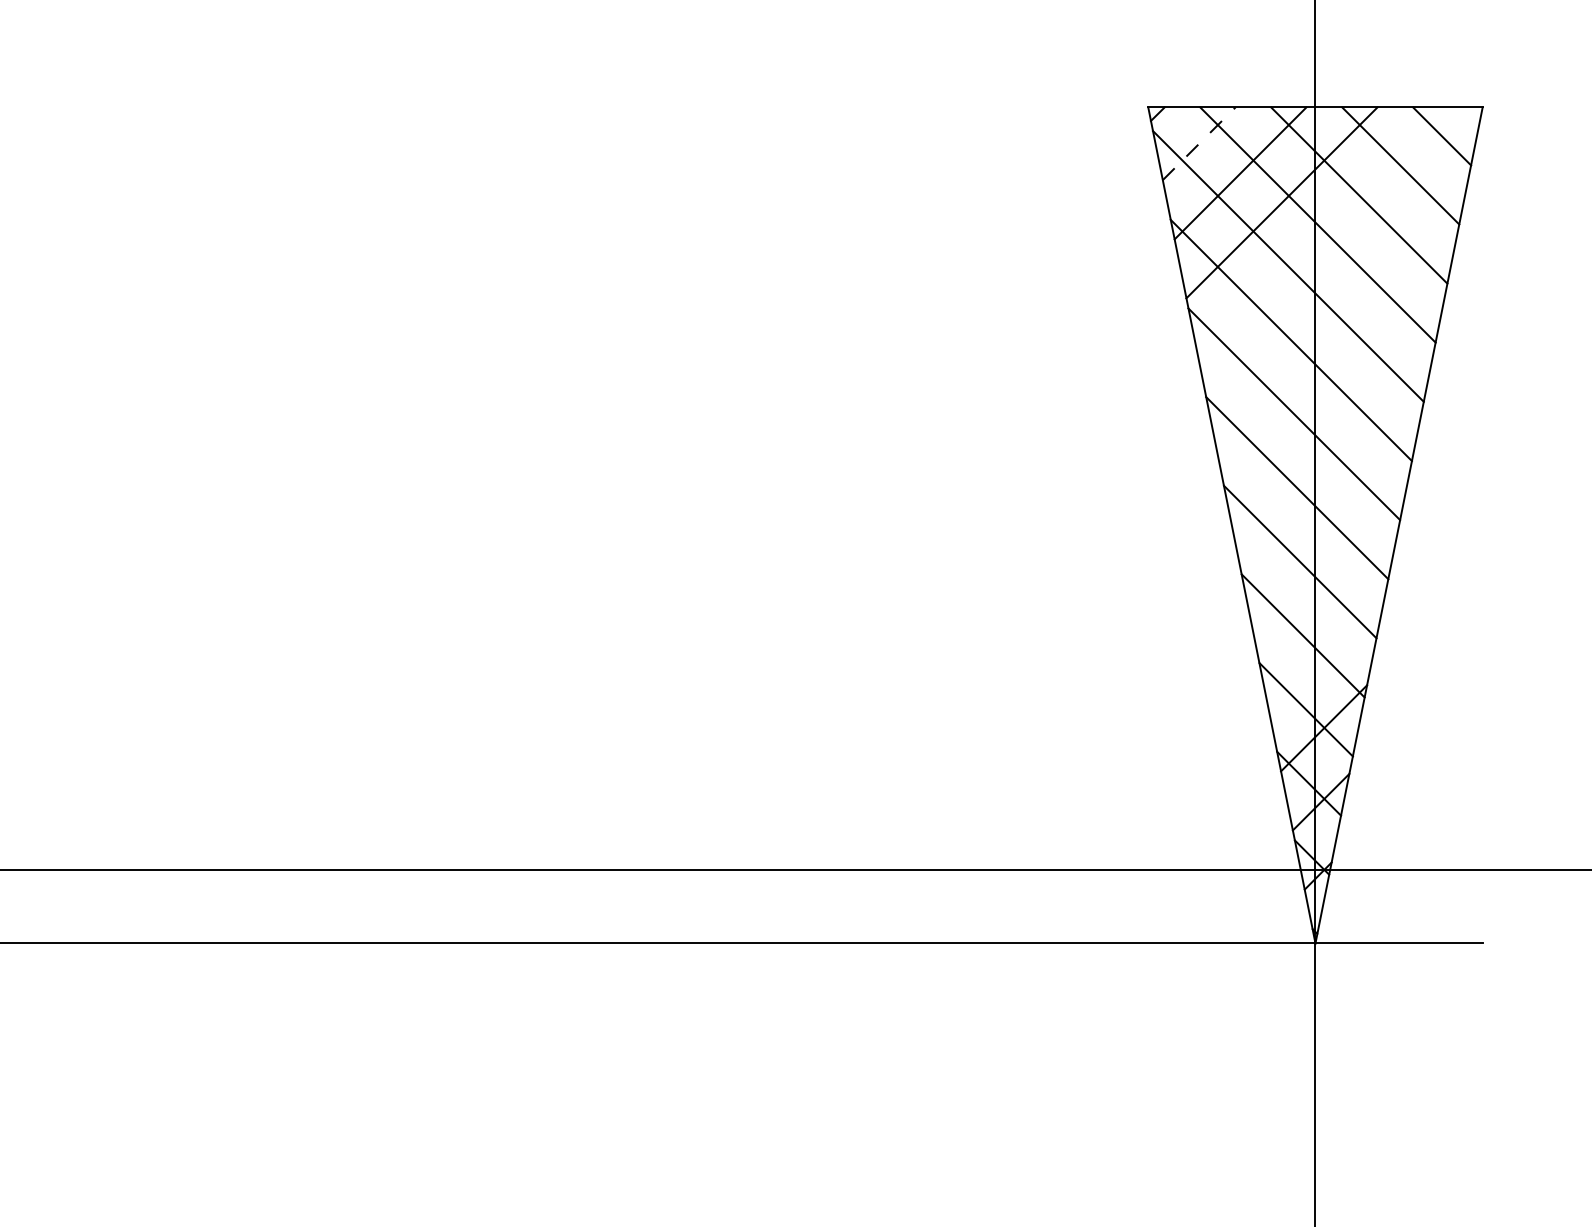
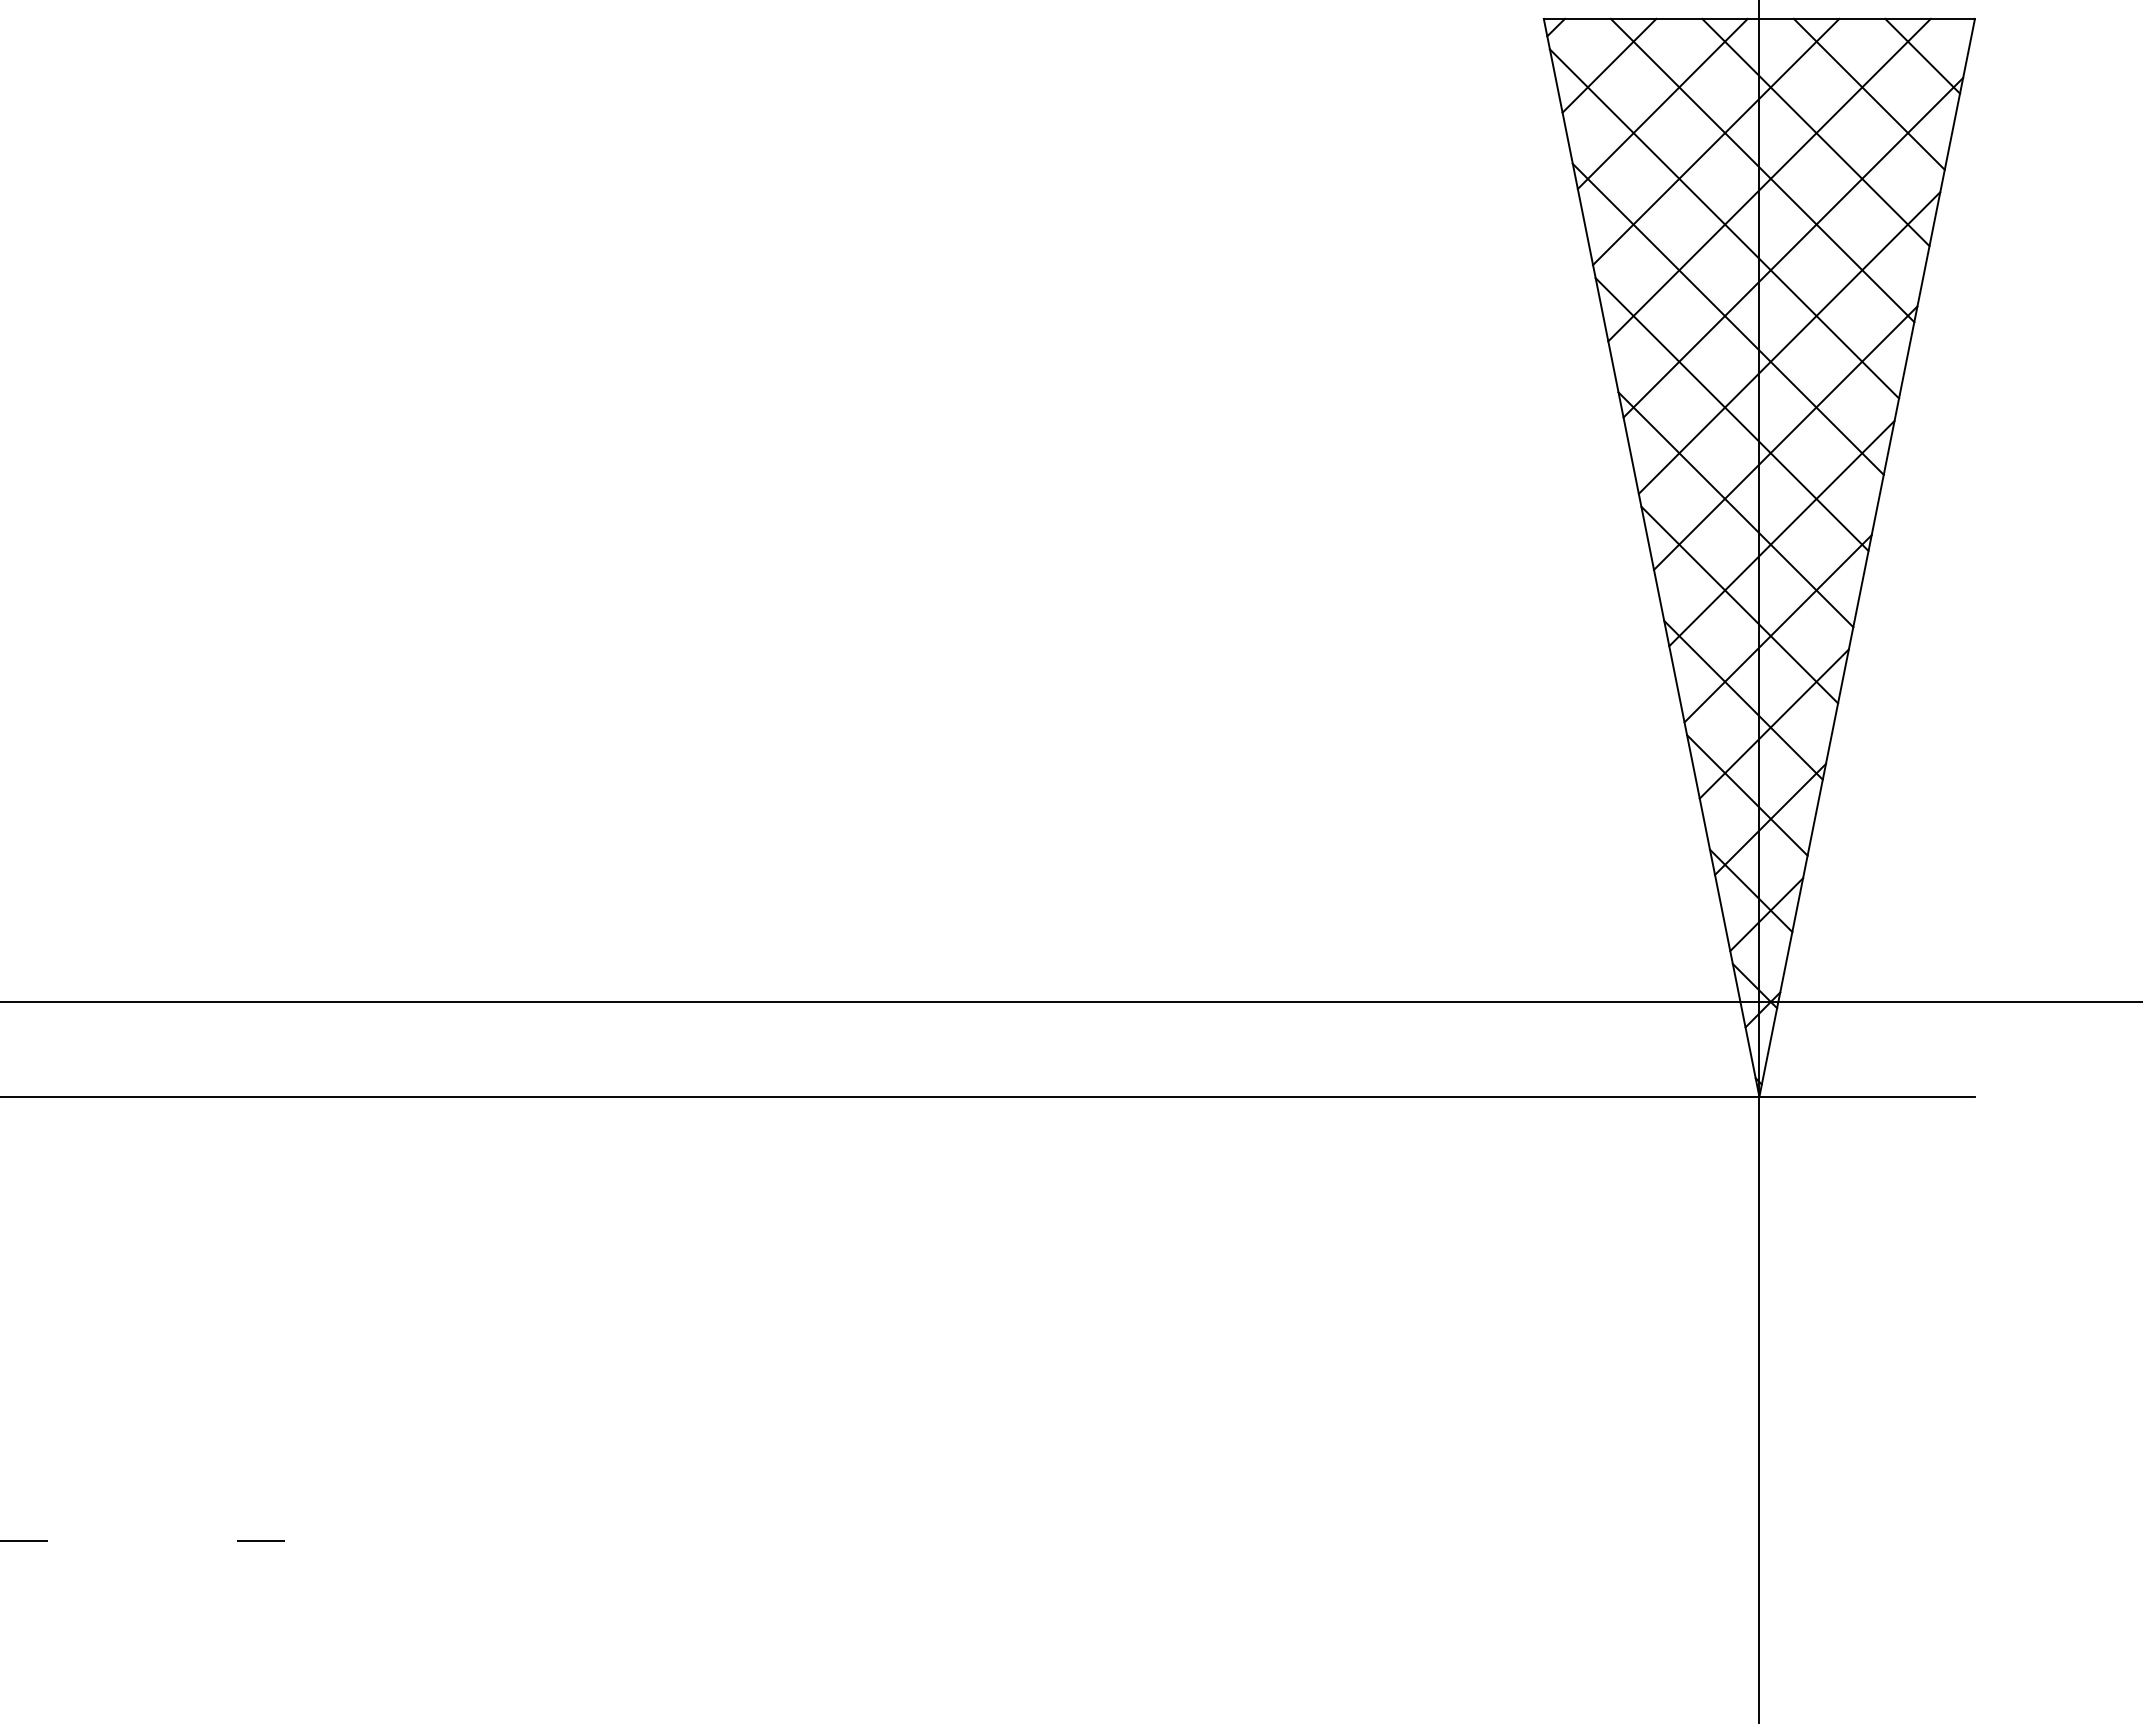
line: (1199, 143) -> (1609, 65), dashed -> solid
line: (1323, 231) -> (1769, 179), added
line: (1341, 284) -> (1793, 247), added
line: (1338, 358) -> (1789, 342), added
line: (1335, 432) -> (1785, 437), added
line: (1332, 506) -> (1781, 533), added
line: (1329, 580) -> (1777, 628), added
line: (1326, 653) -> (1773, 723), added

